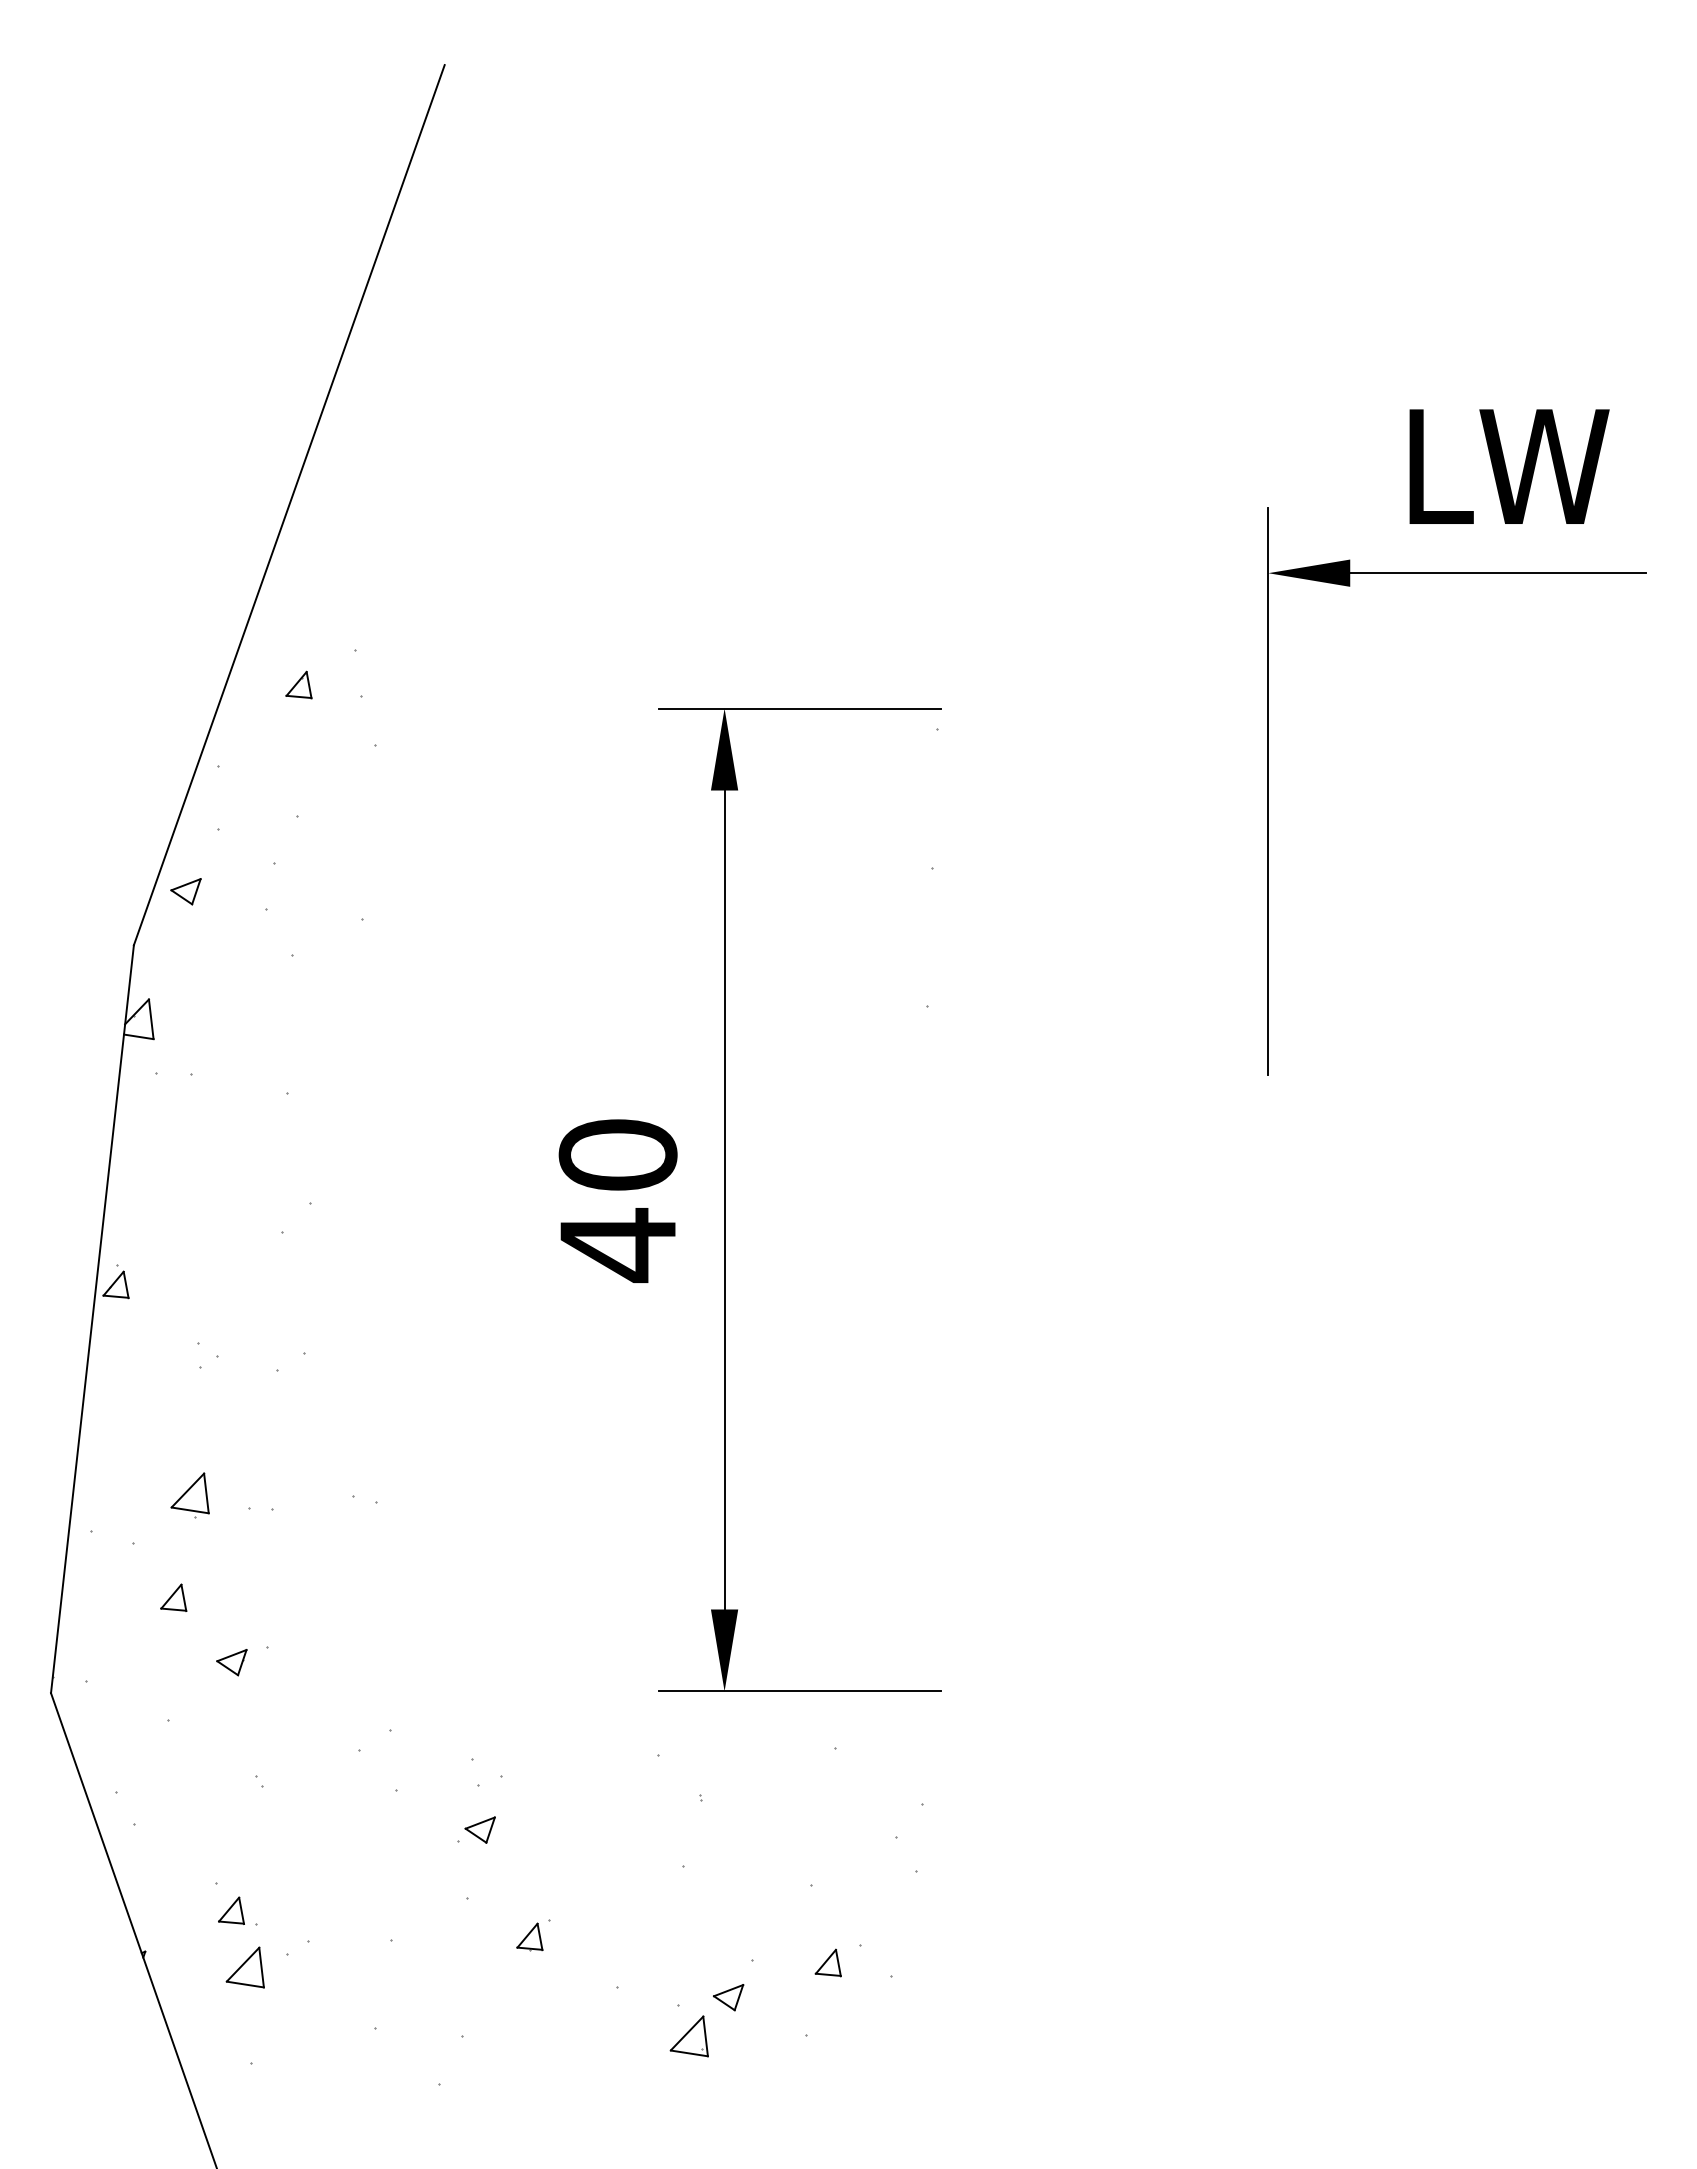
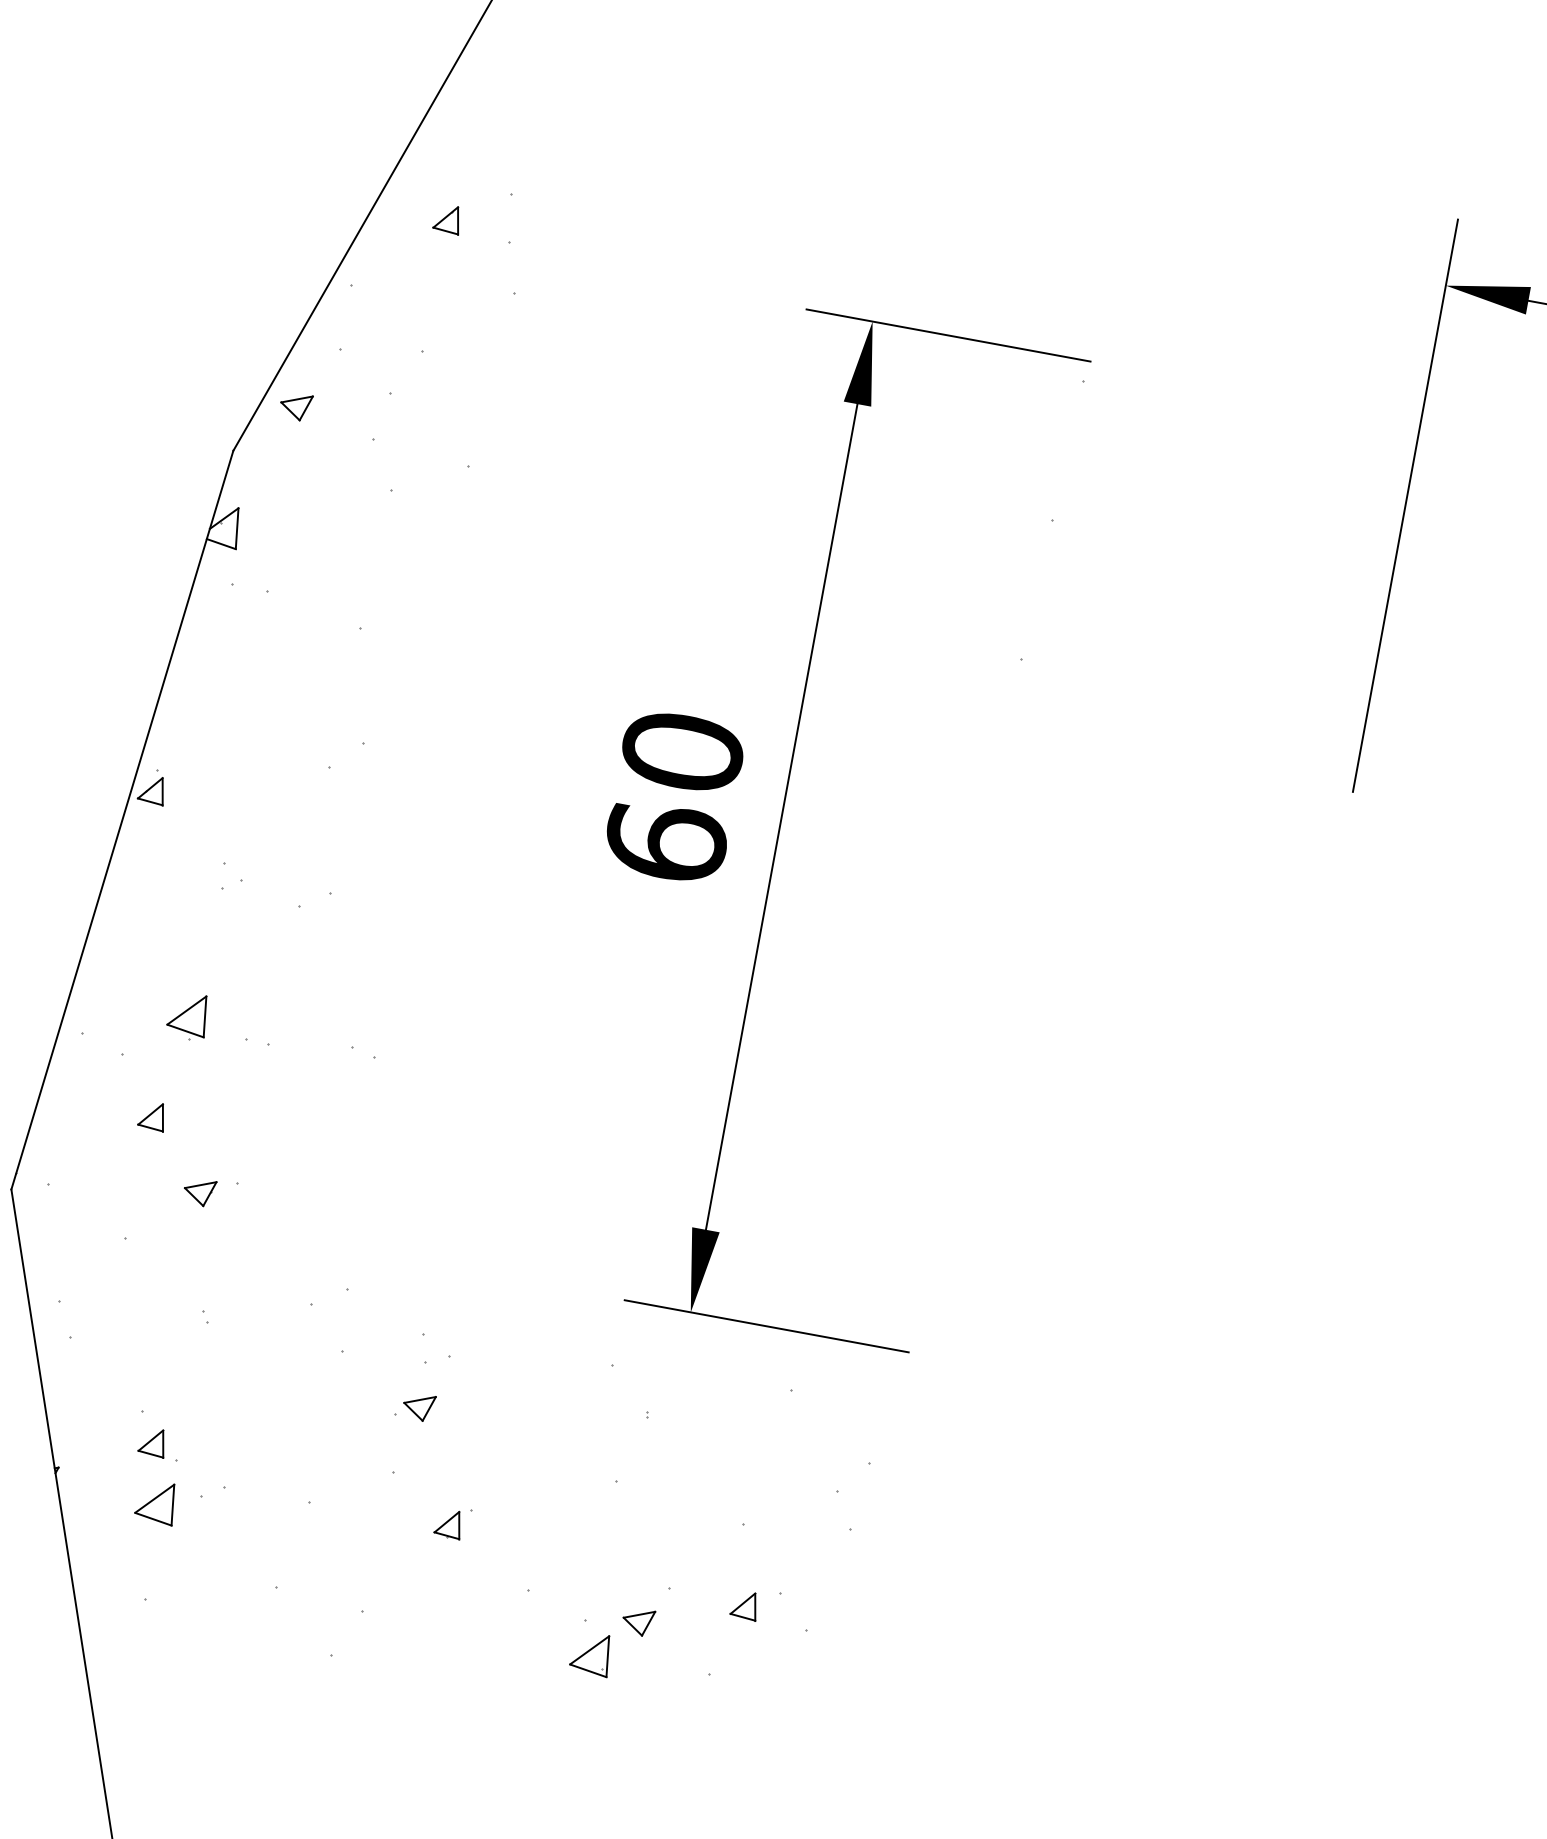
text: (617, 1245) -> (665, 843), 40 -> 60

